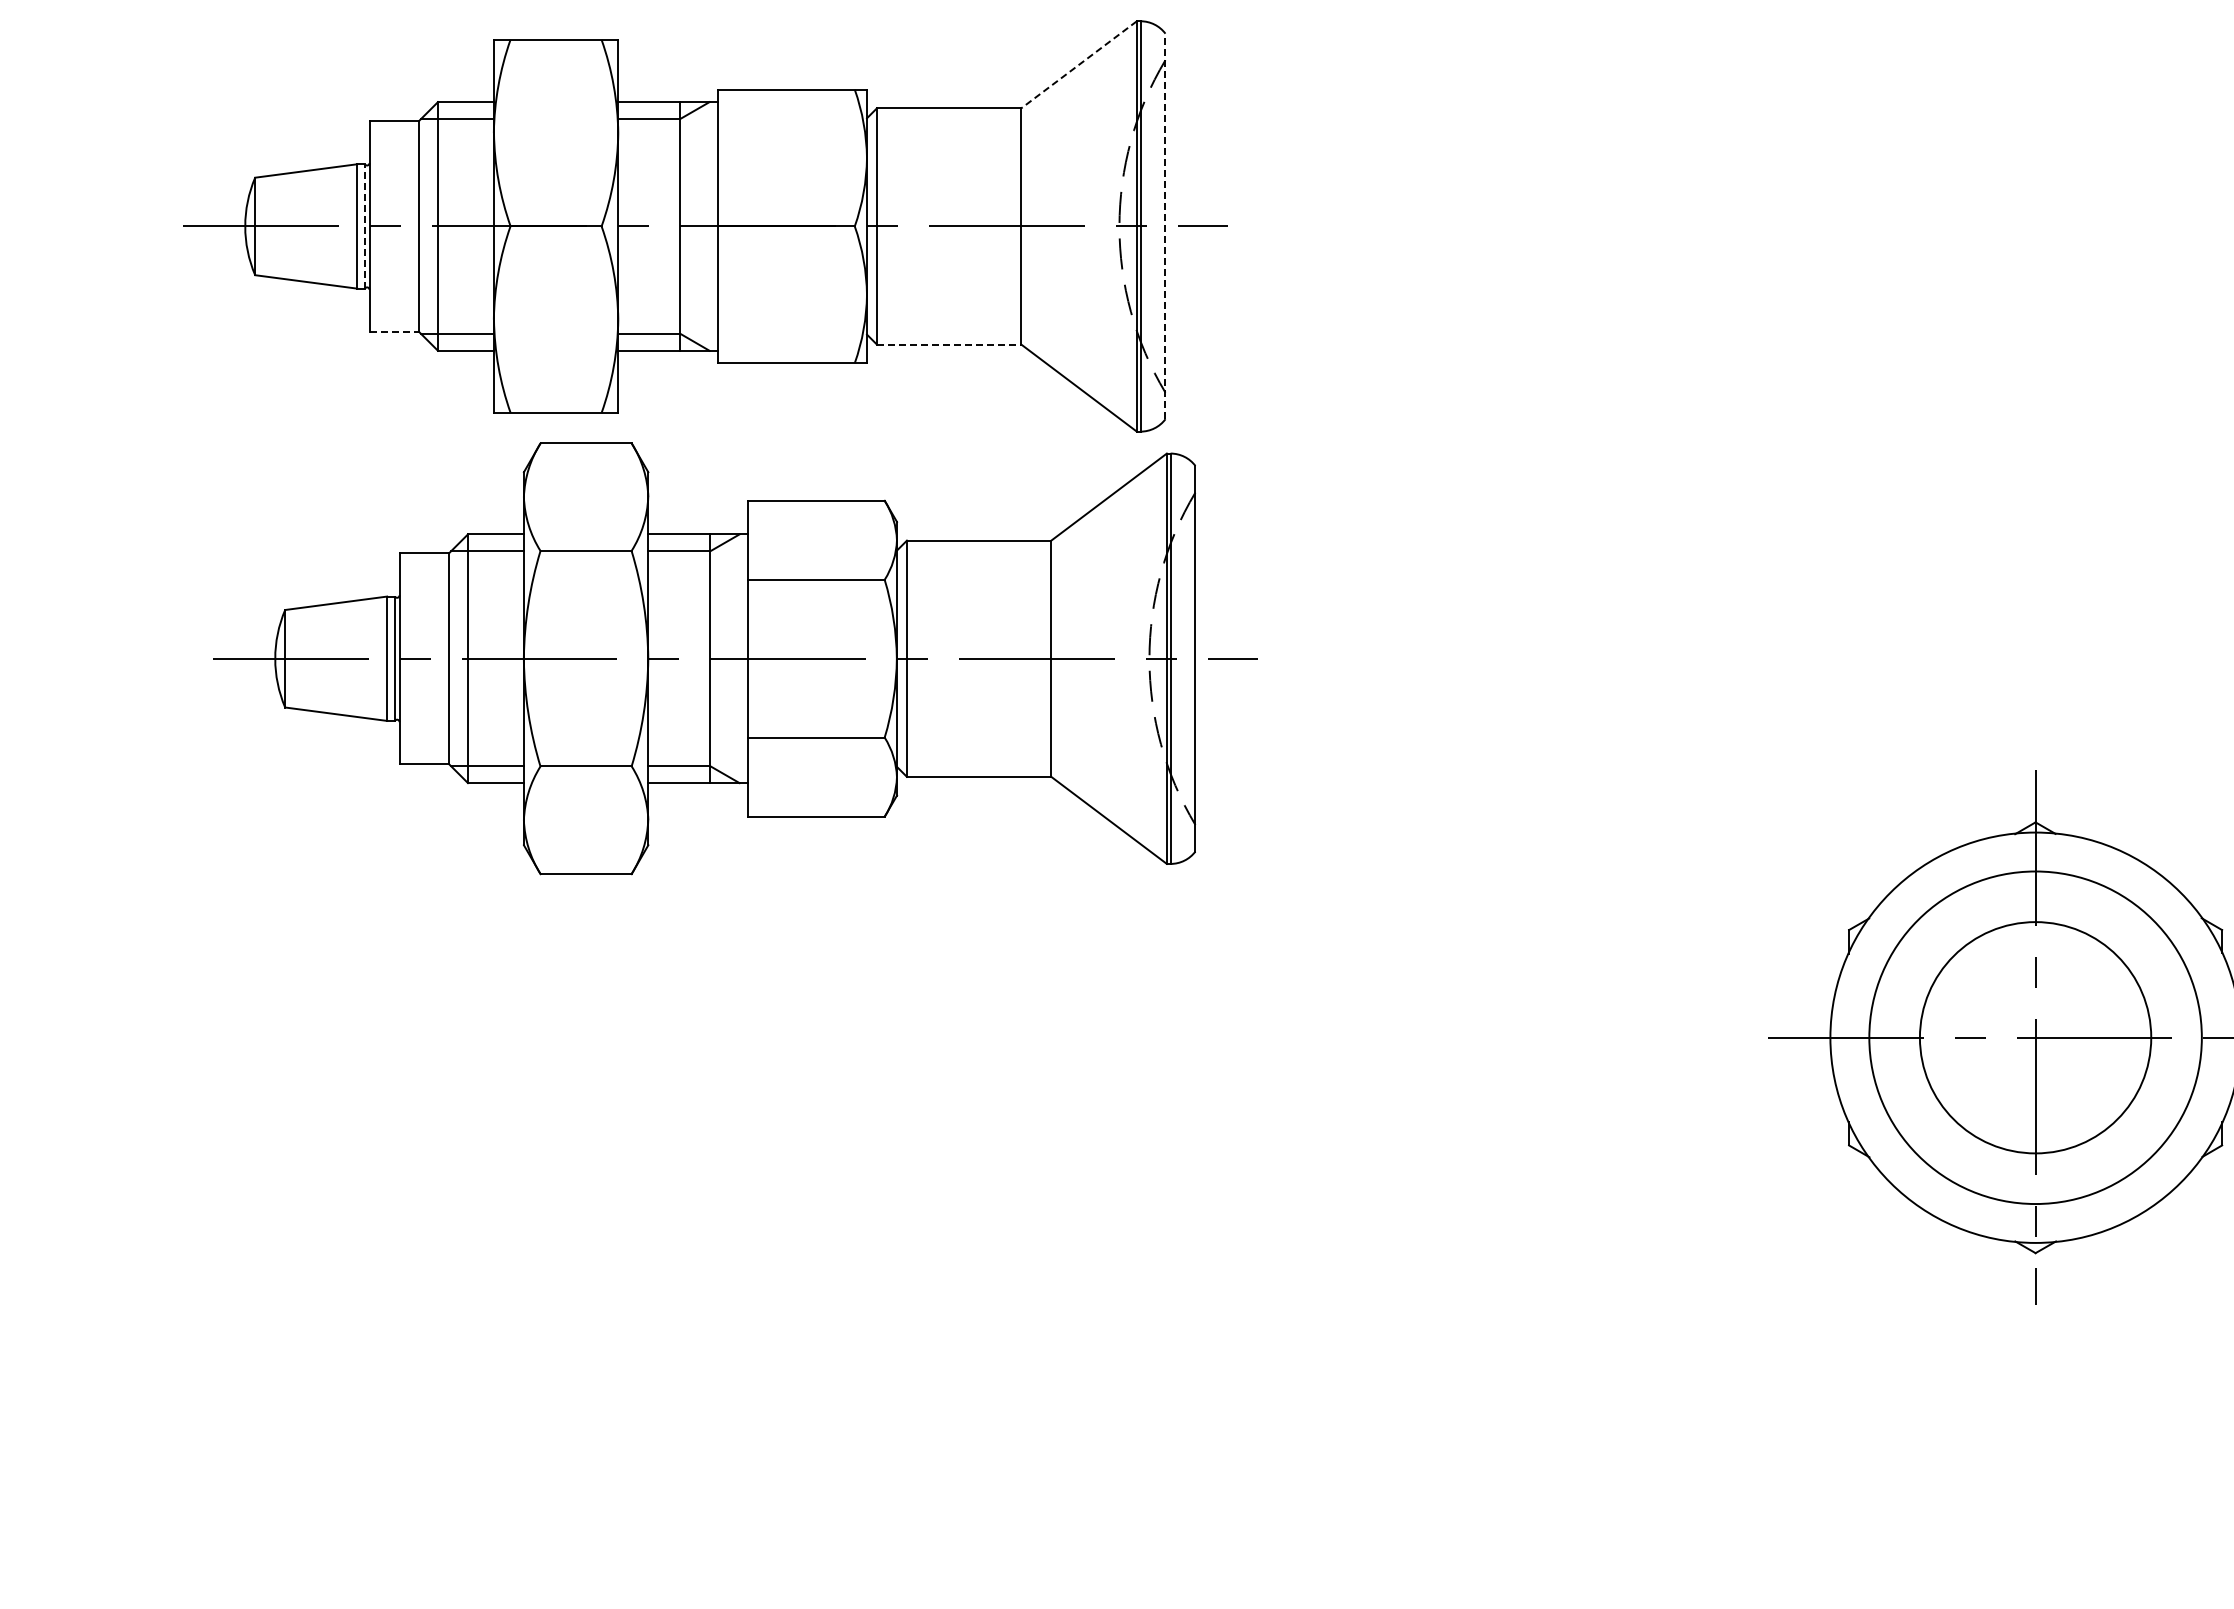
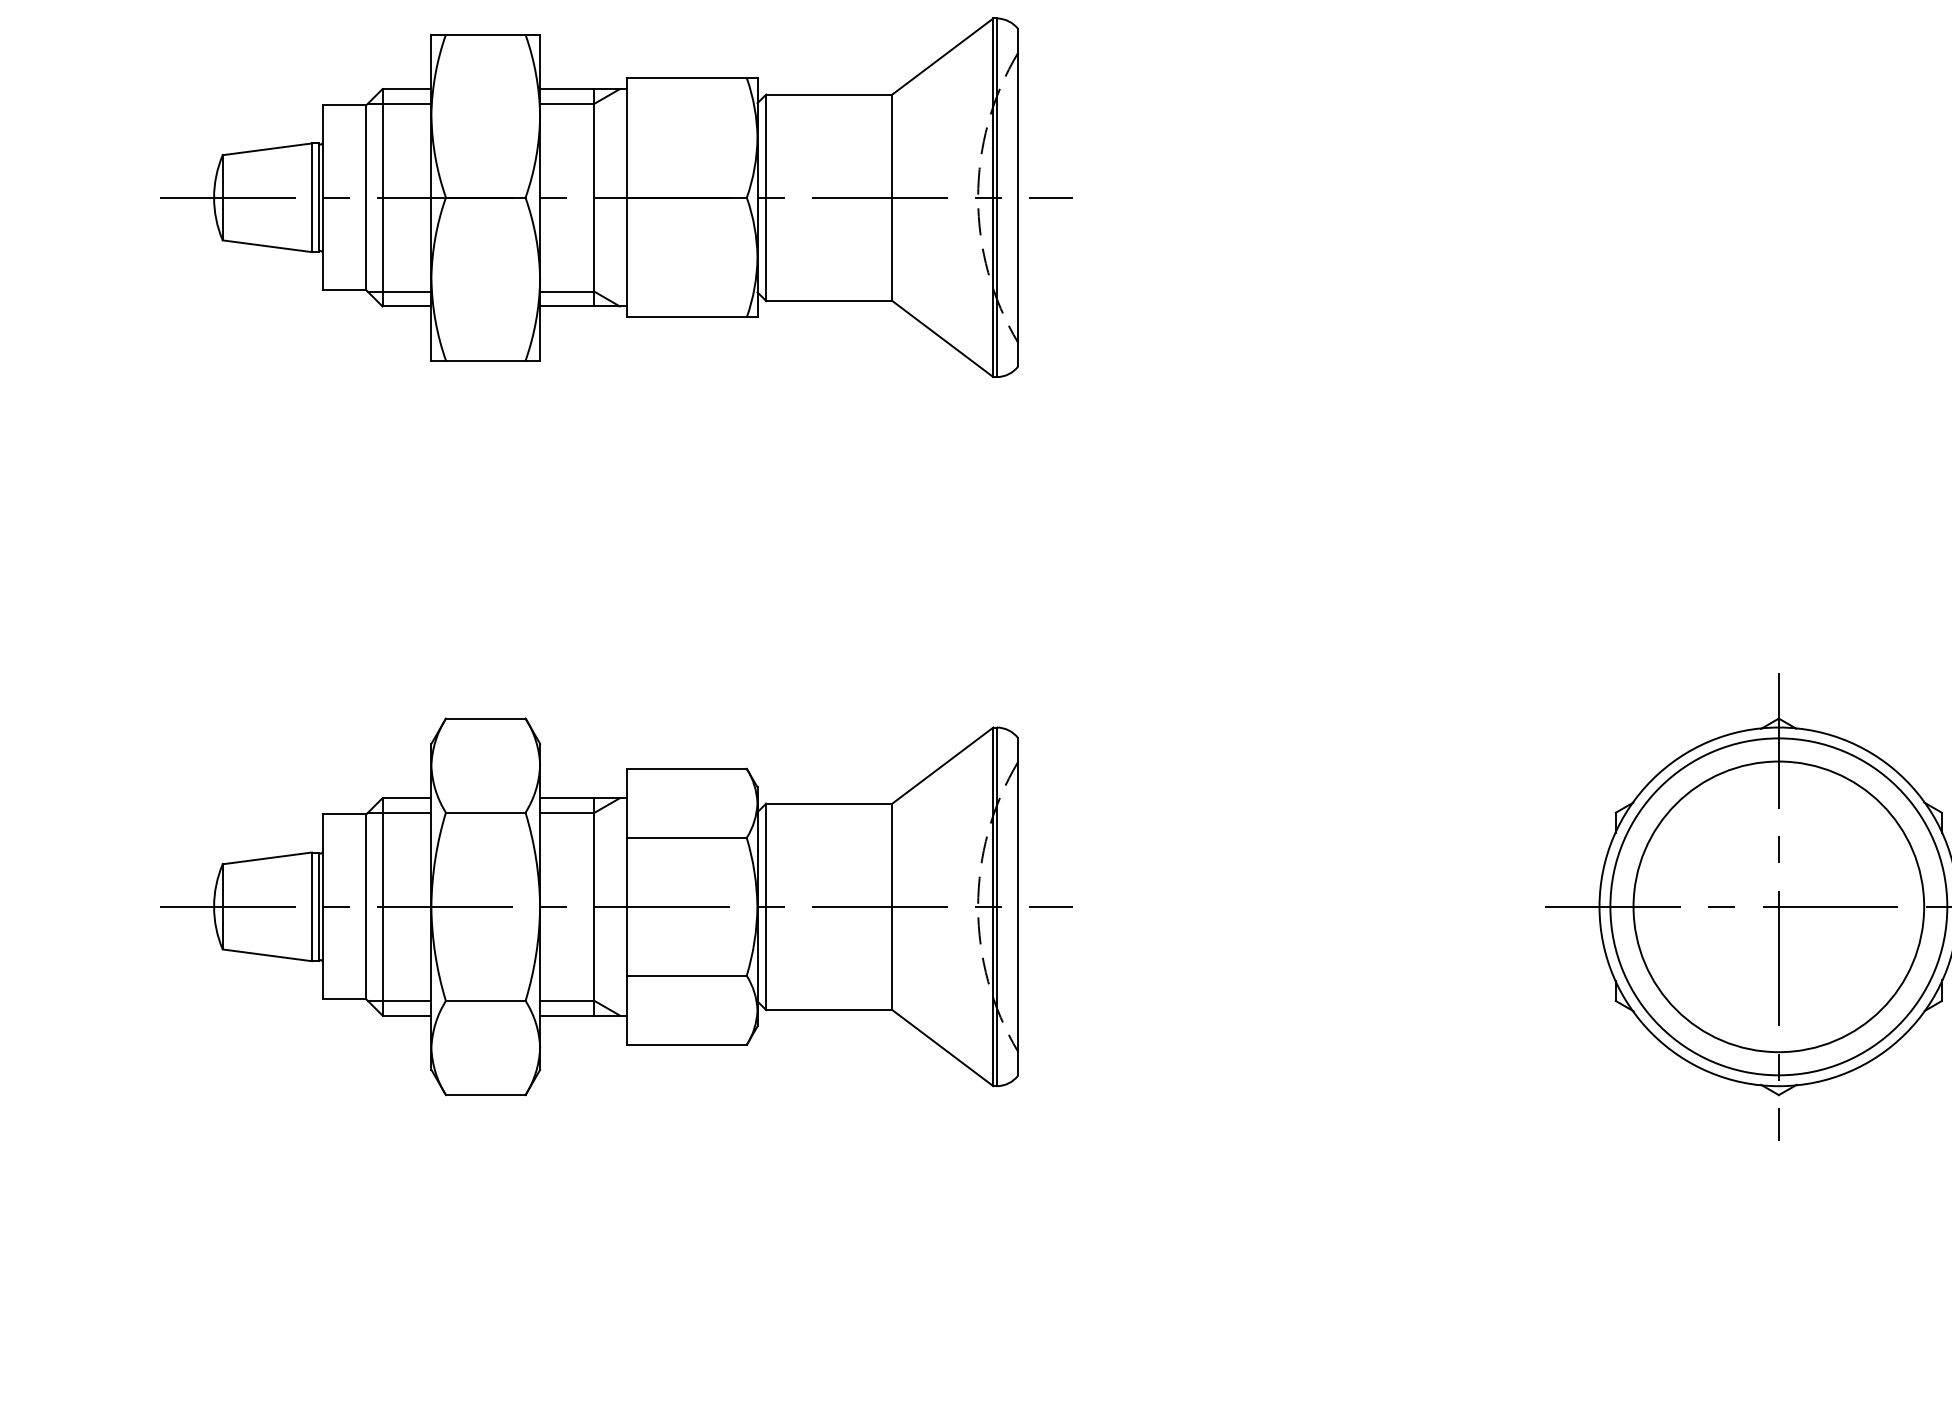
line: (1078, 65) -> (942, 57), dashed -> solid
line: (364, 225) -> (318, 196), dashed -> solid
line: (1165, 226) -> (1018, 197), dashed -> solid
line: (394, 332) -> (344, 290), dashed -> solid
line: (949, 344) -> (829, 300), dashed -> solid
part: (735, 658) -> (616, 906), moved
circle: (2035, 1037) -> (1778, 906), size x1.67

